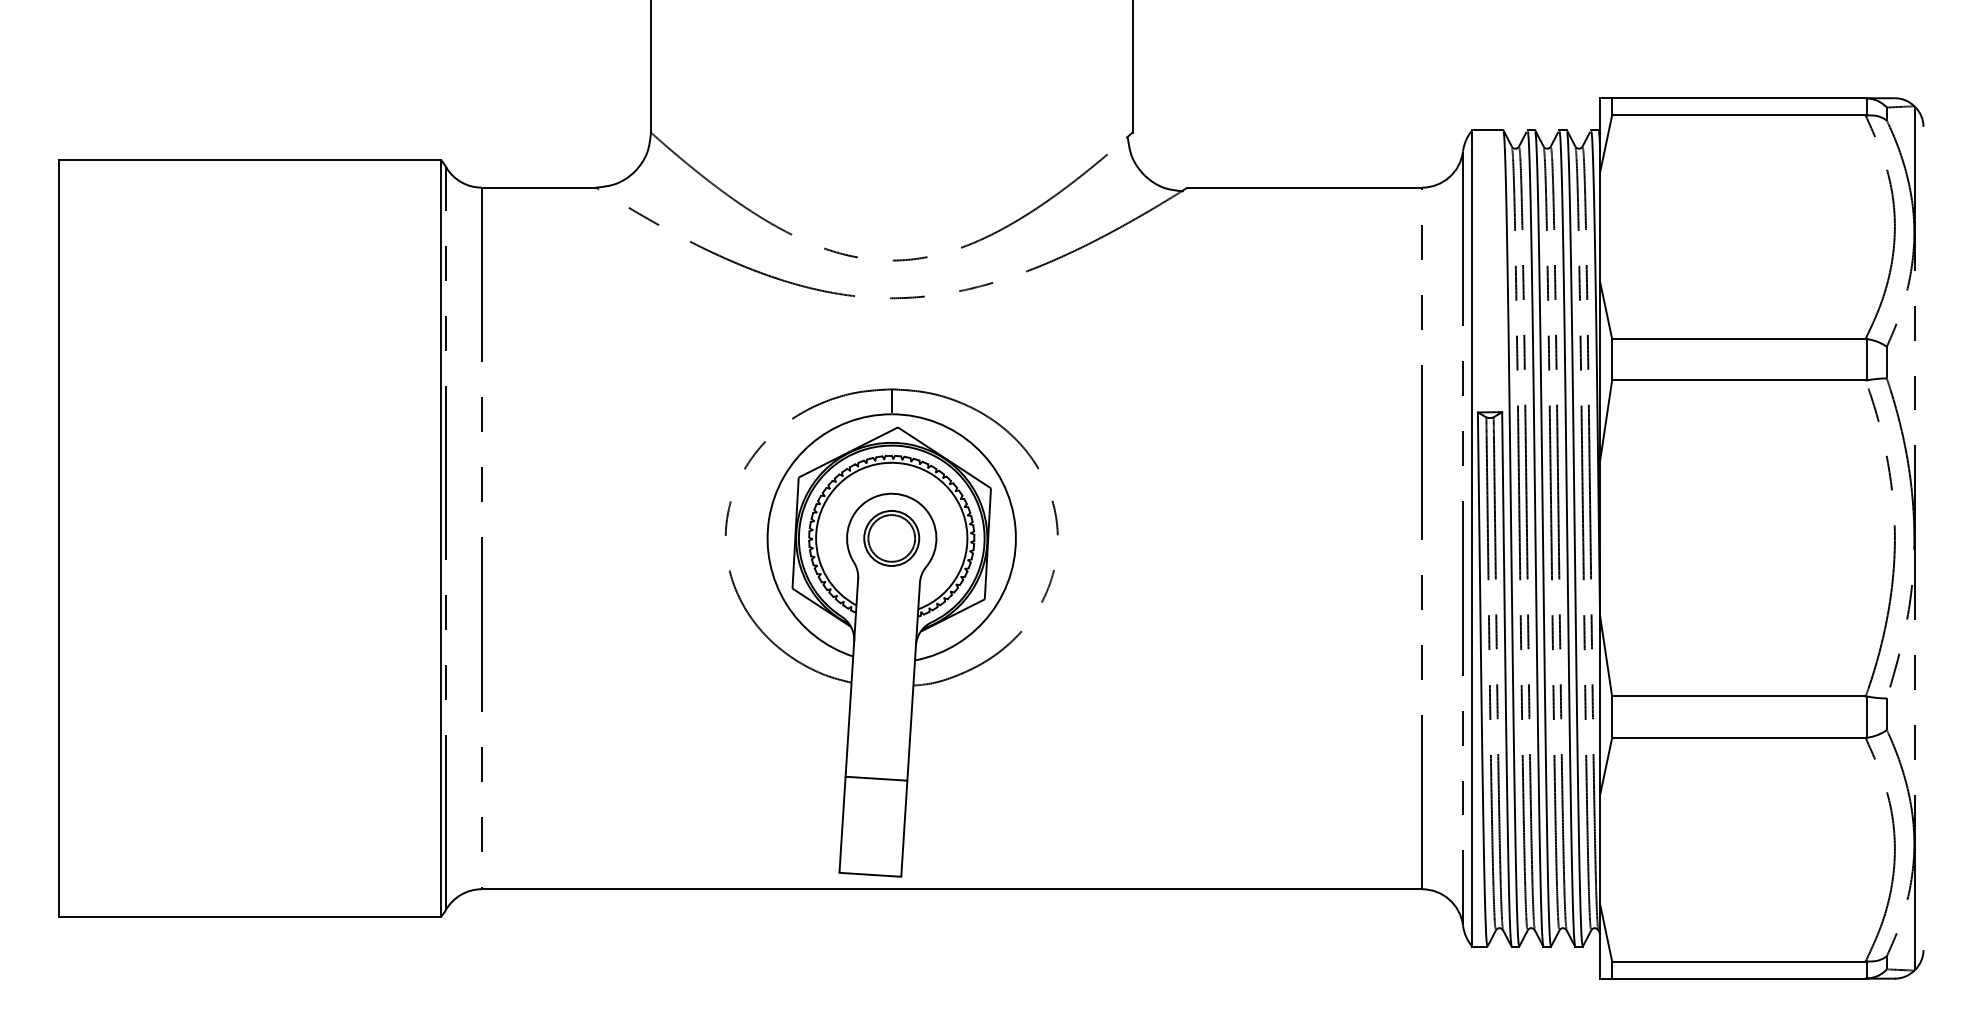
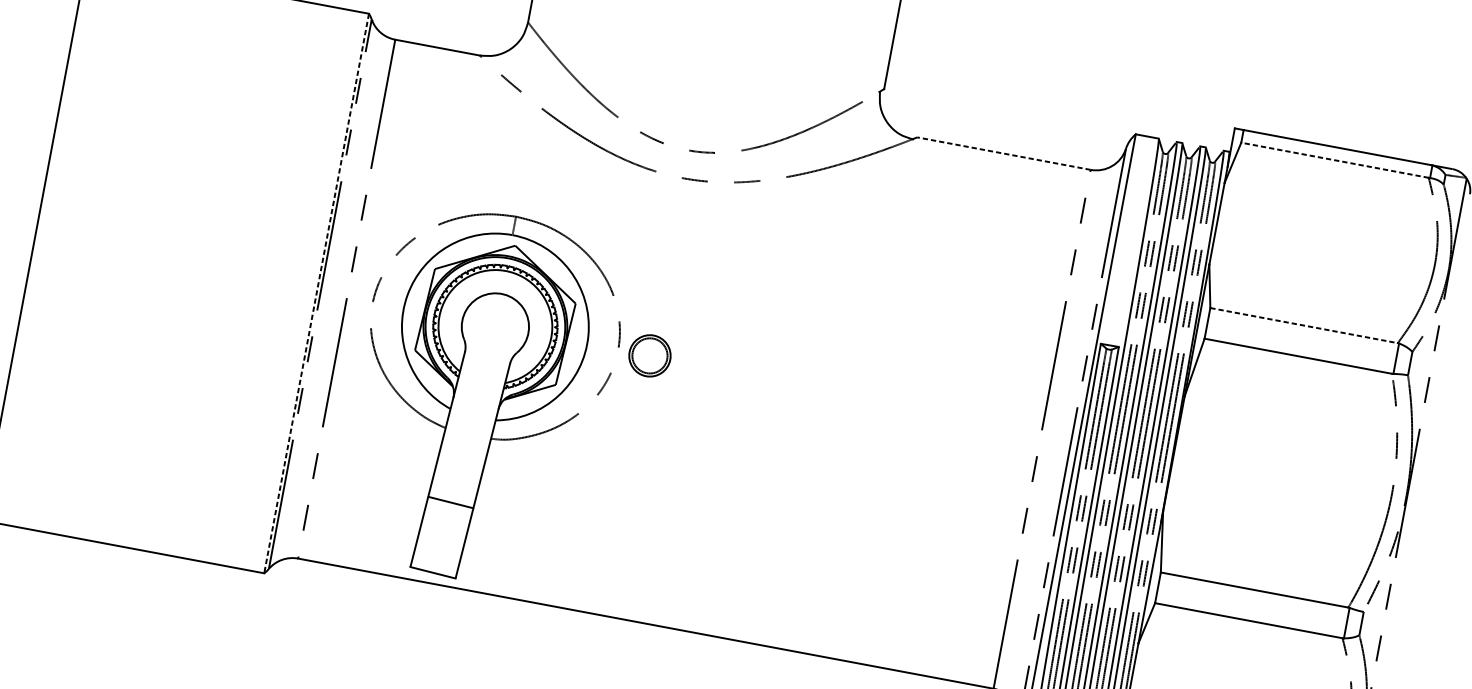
line: (1738, 115) -> (1334, 160), solid -> dashed
line: (1304, 187) -> (1003, 153), solid -> dashed
line: (1738, 338) -> (1303, 325), solid -> dashed
line: (441, 538) -> (316, 293), solid -> dashed
part: (891, 632) -> (482, 396), moved

